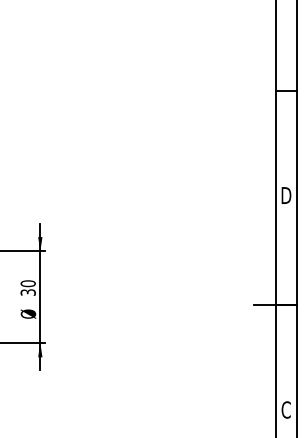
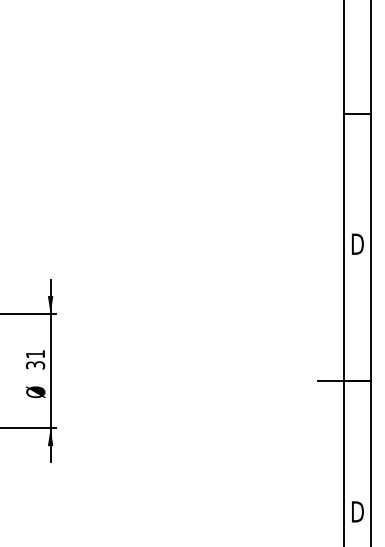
text: (28, 283) -> (35, 354), 30 -> 31
text: (286, 409) -> (357, 511), C -> D

